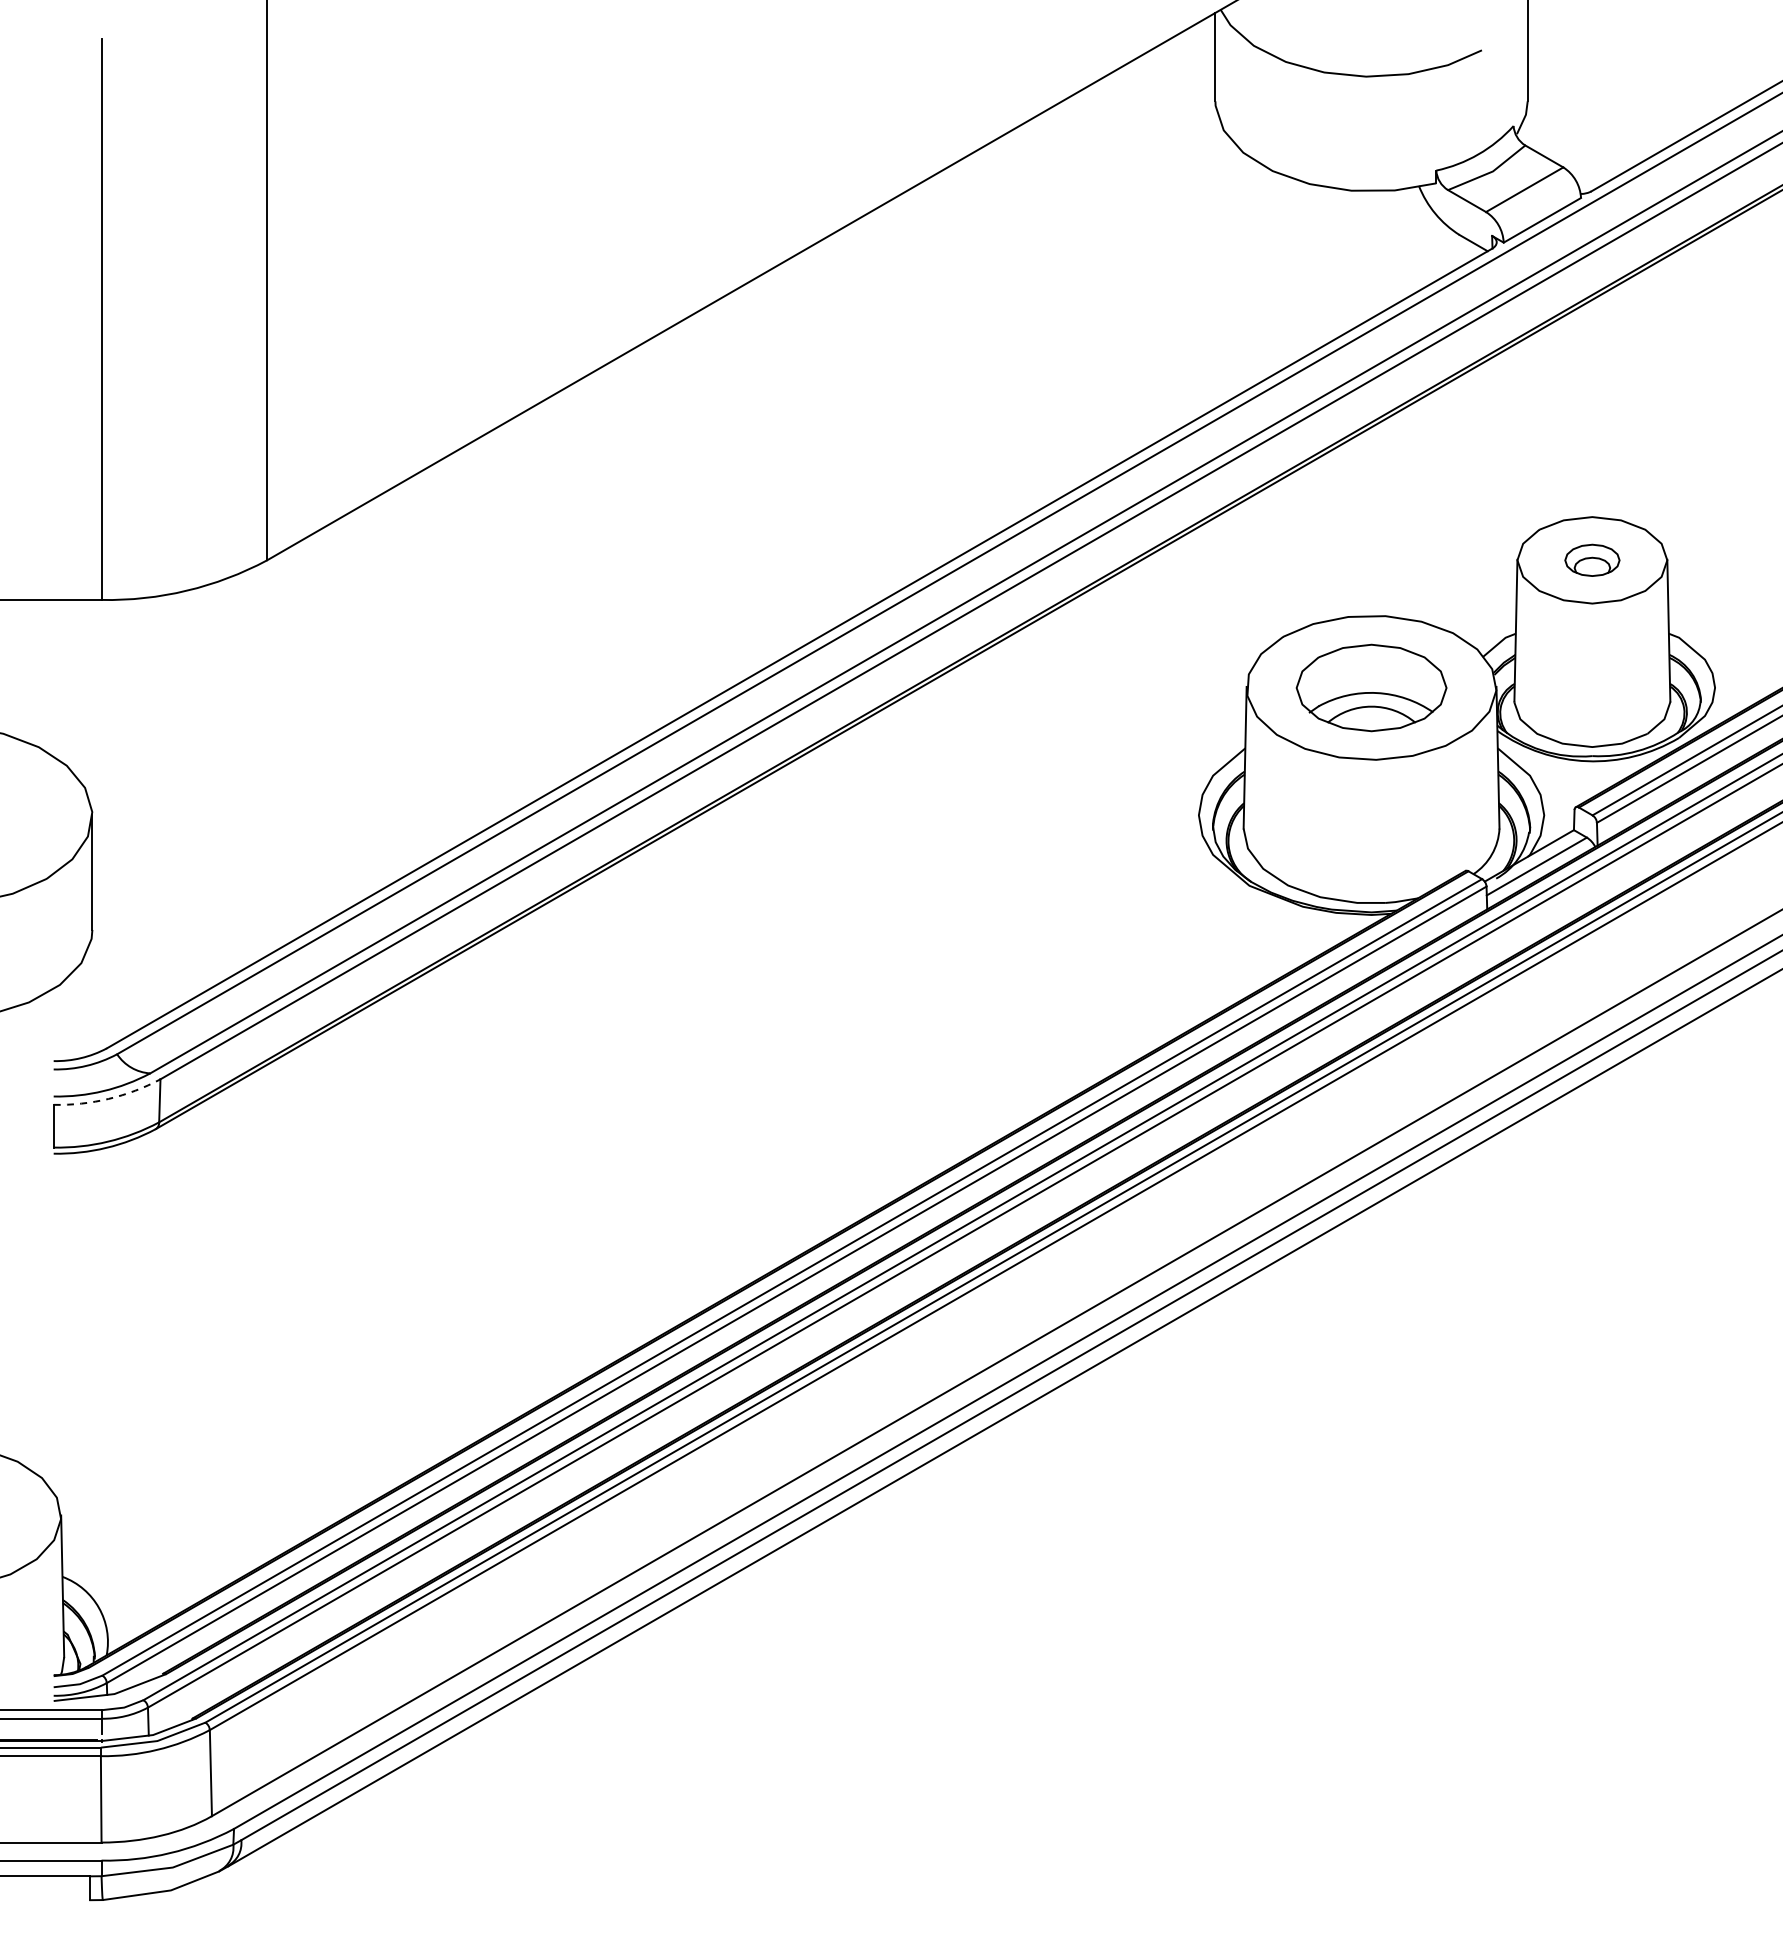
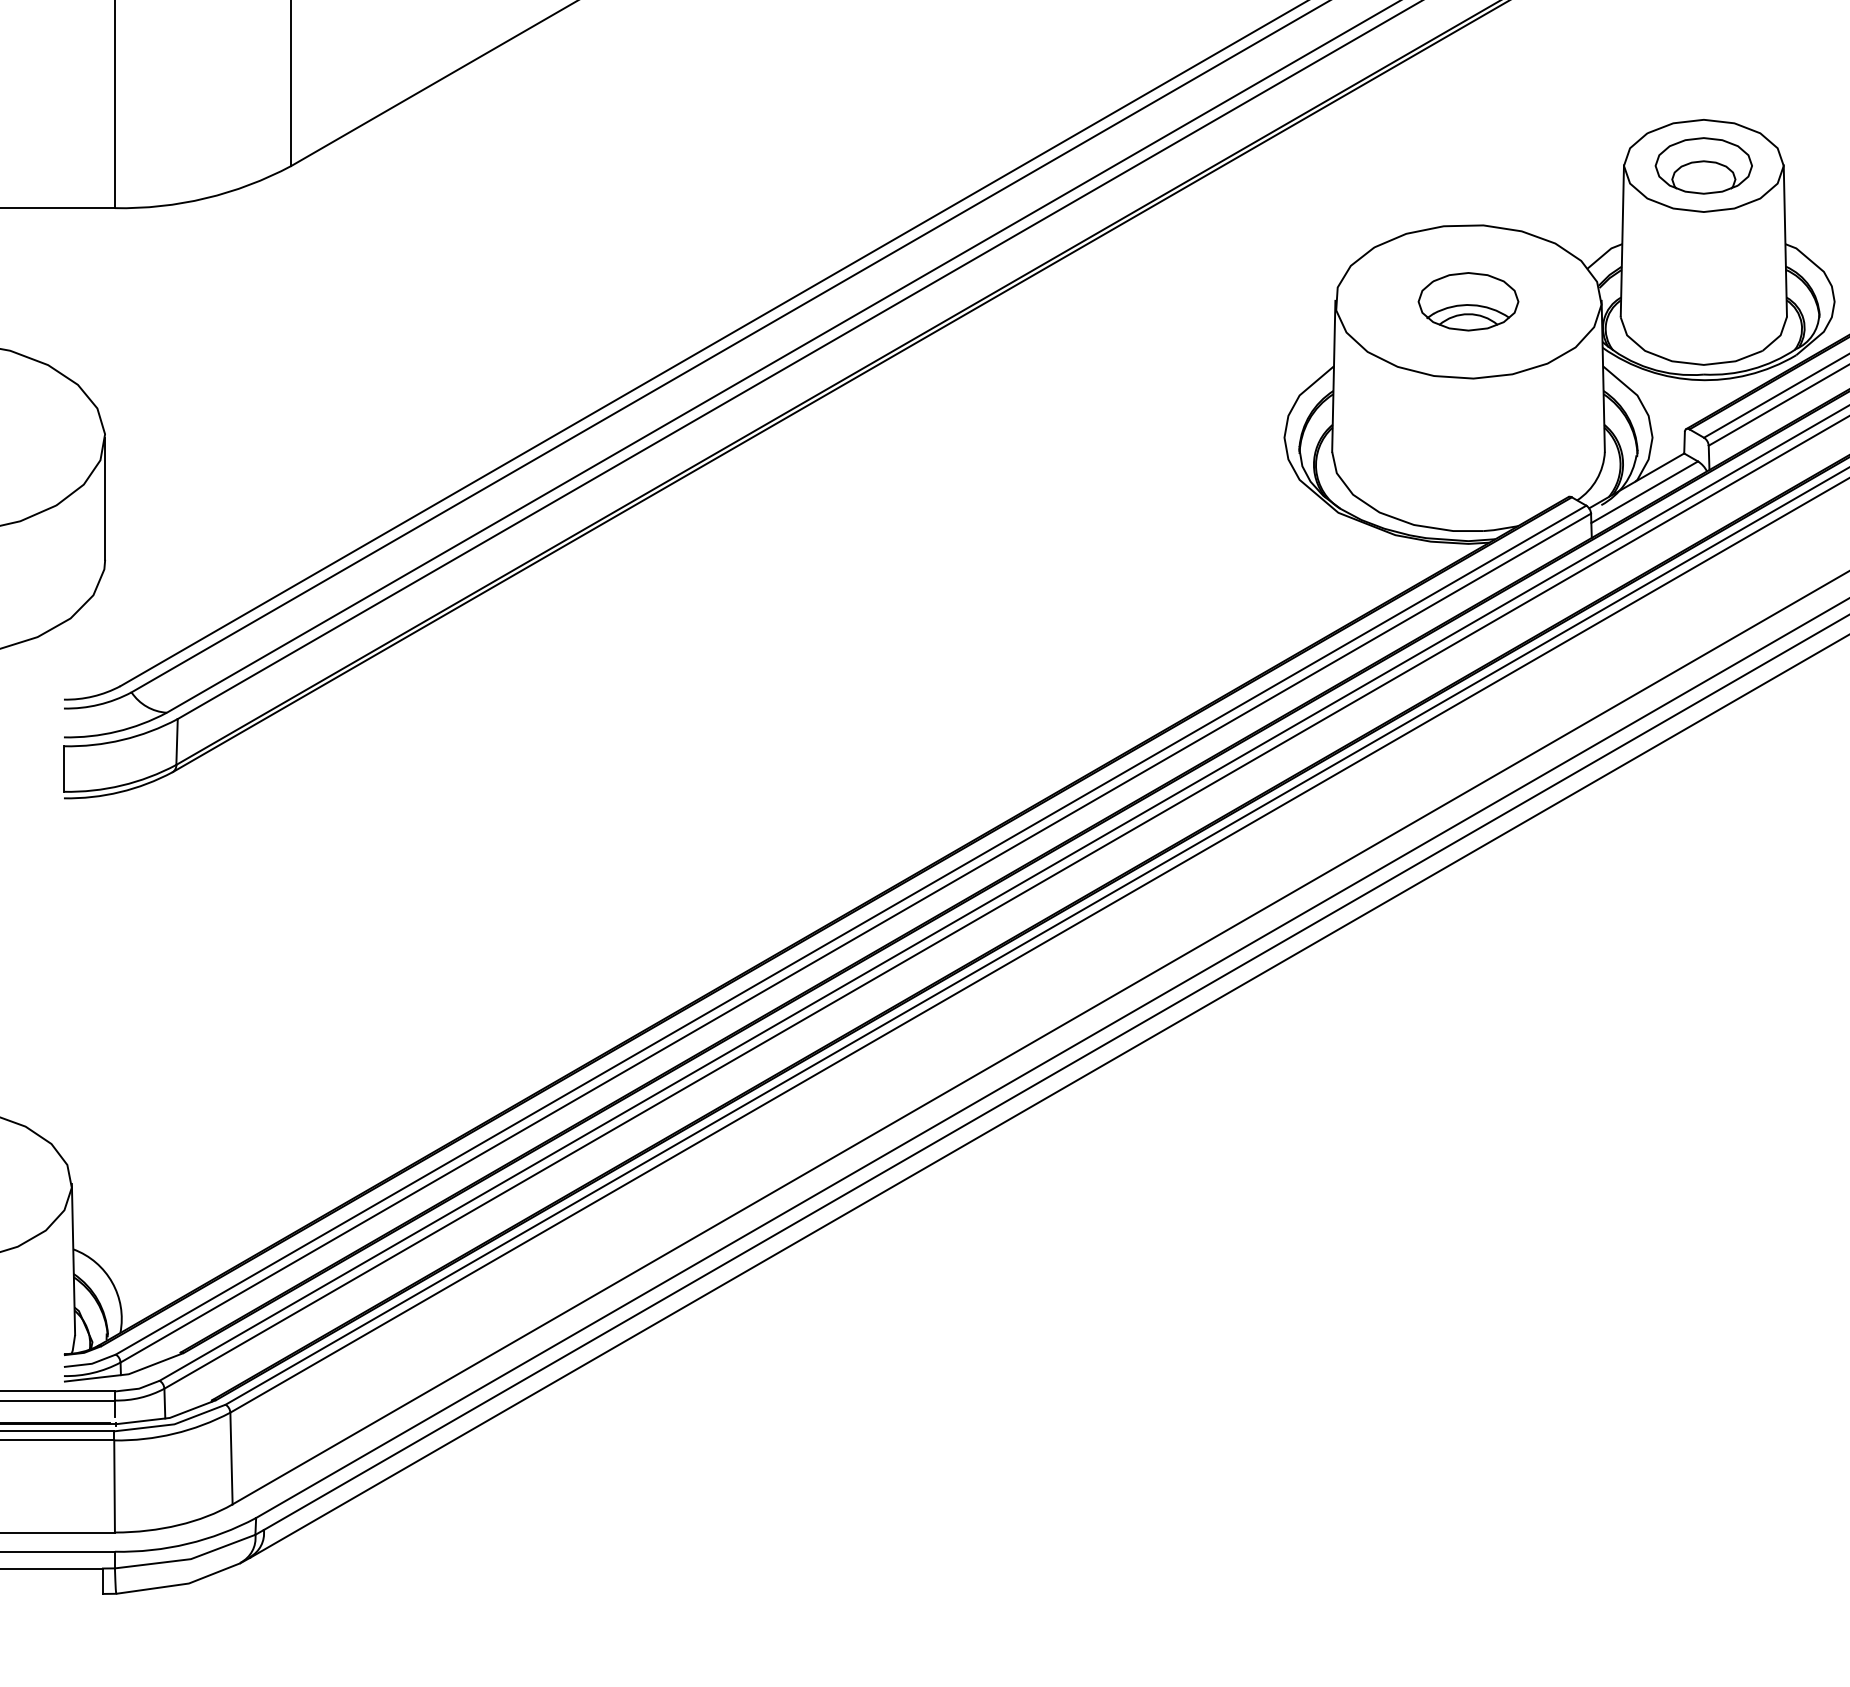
part: (1592, 560) -> (1703, 166), size x1.67
part: (1371, 687) -> (1468, 301), size x0.62
arc: (108, 1098) -> (122, 739), dashed -> solid

